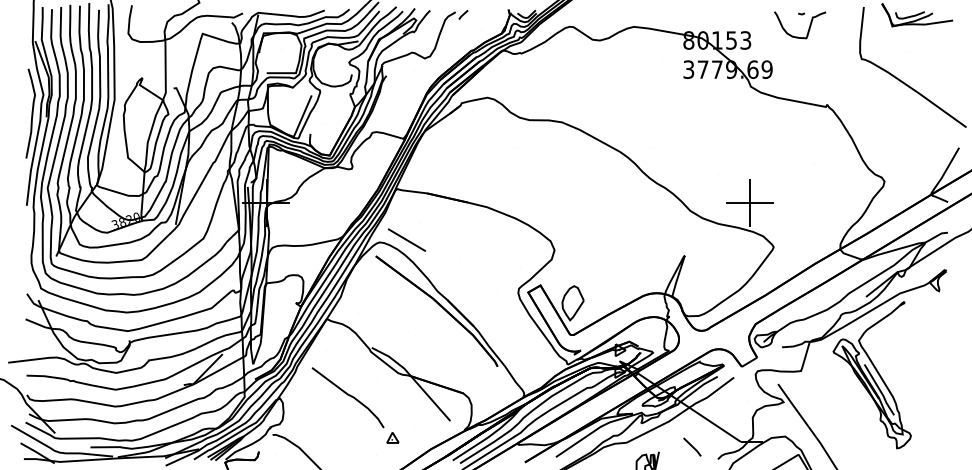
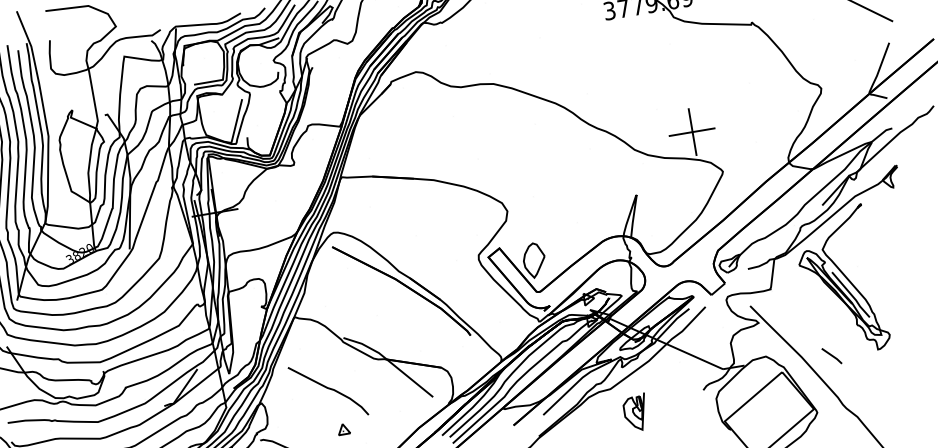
line: (406, 239) -> (359, 225), removed
part: (392, 437) -> (343, 428), moved
line: (692, 446) -> (831, 355), moved

